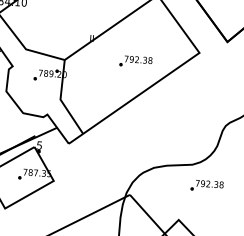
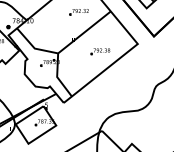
part: (207, 185) -> (147, 122), removed

